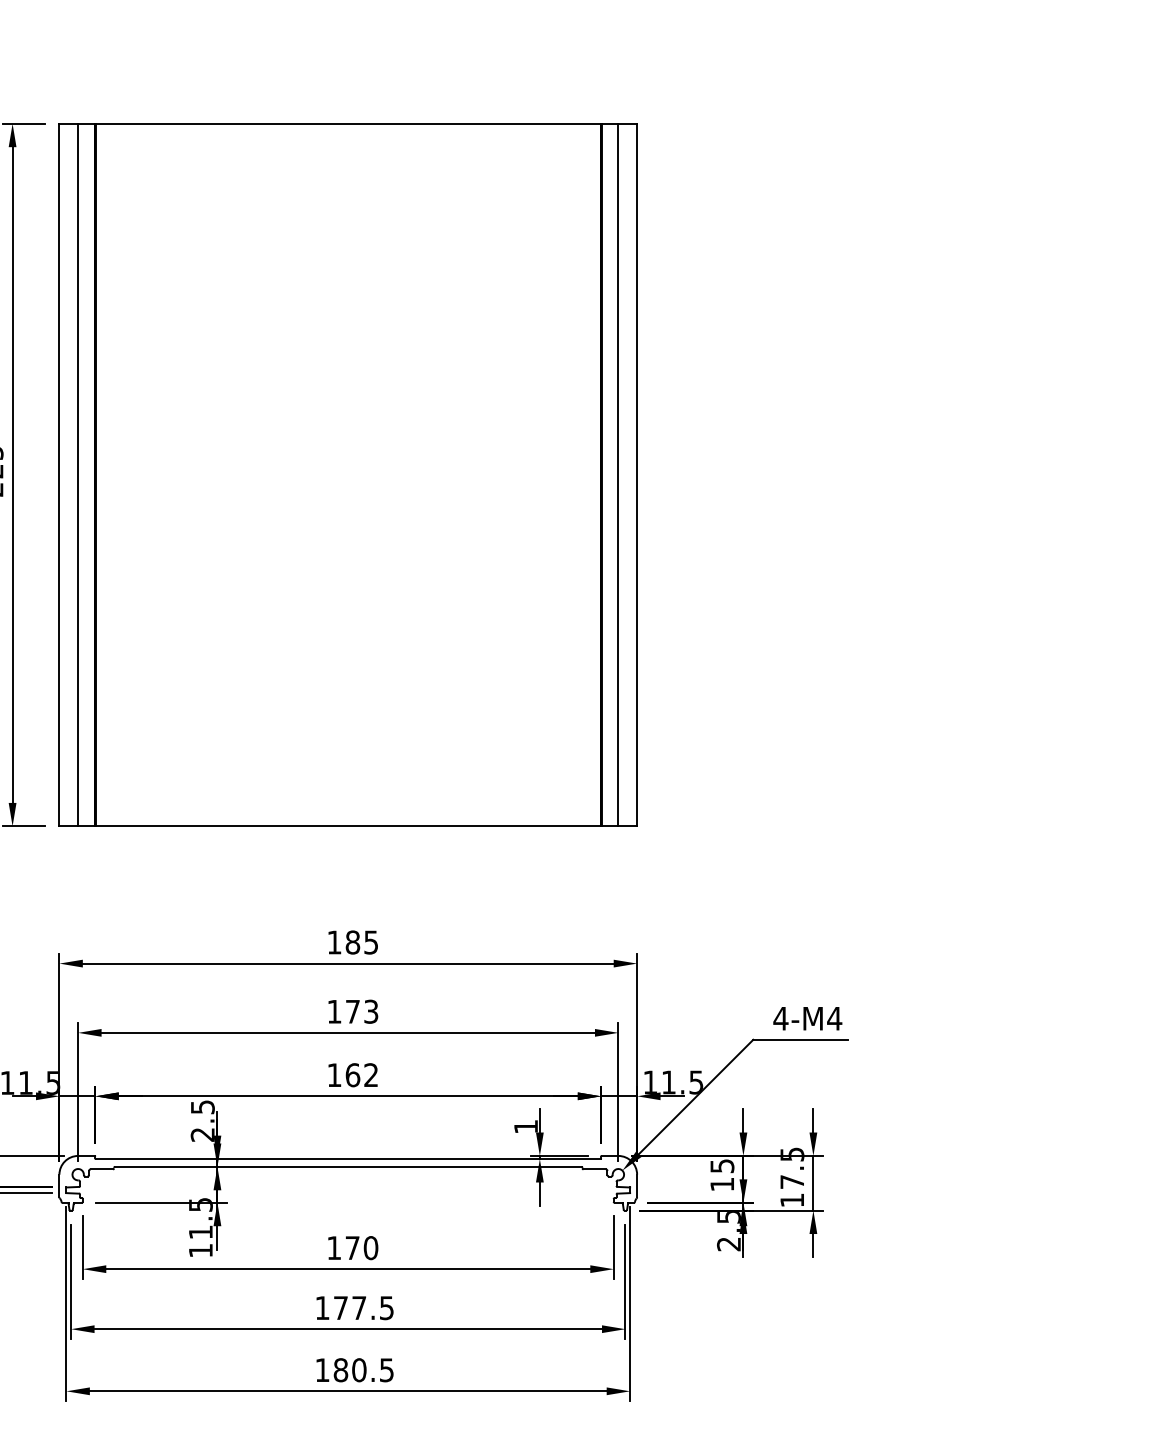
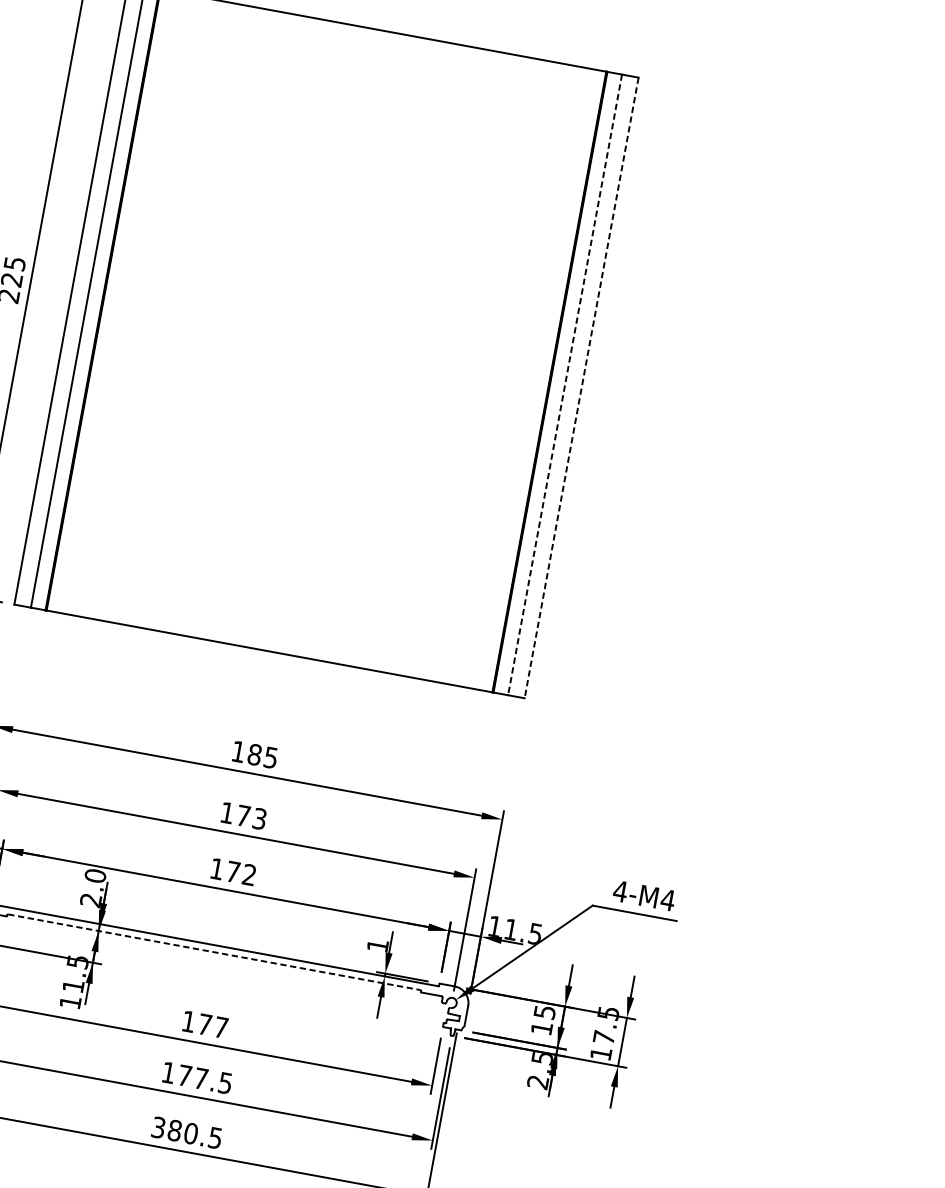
line: (618, 475) -> (565, 385), solid -> dashed
line: (637, 475) -> (581, 388), solid -> dashed
text: (352, 1075) -> (232, 872), 162 -> 172
text: (202, 1107) -> (95, 876), 2.5 -> 2.0
line: (348, 1166) -> (214, 951), solid -> dashed
text: (370, 1248) -> (220, 1027), 170 -> 177
text: (322, 1370) -> (158, 1127), 180.5 -> 380.5

